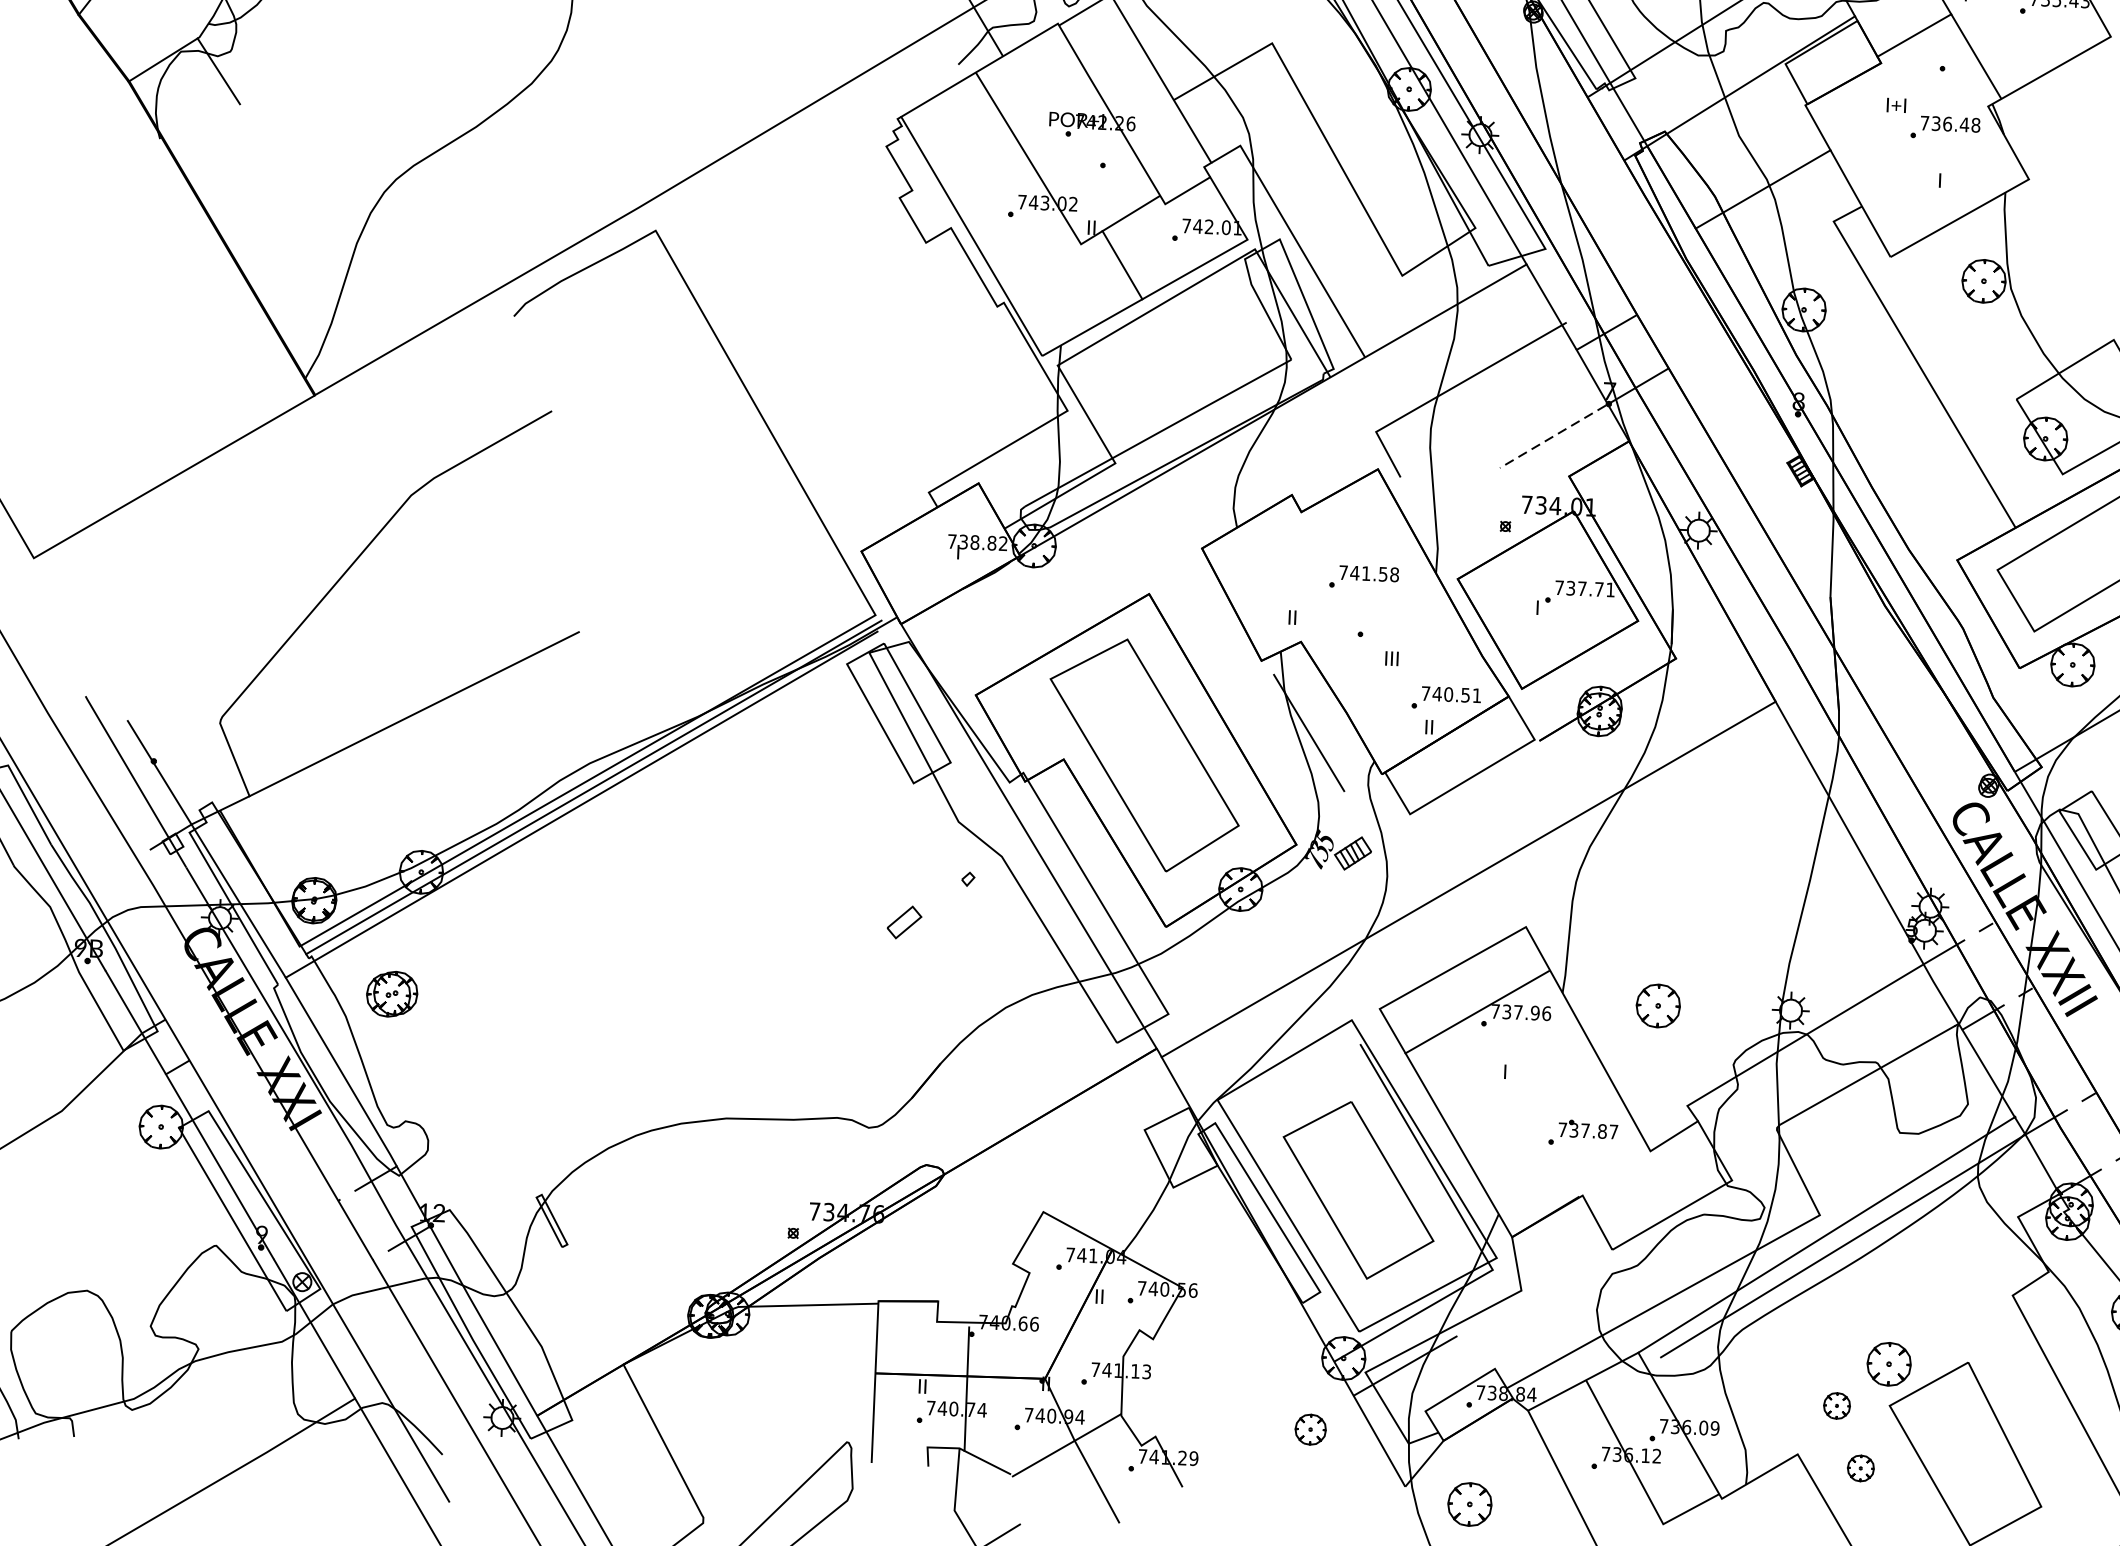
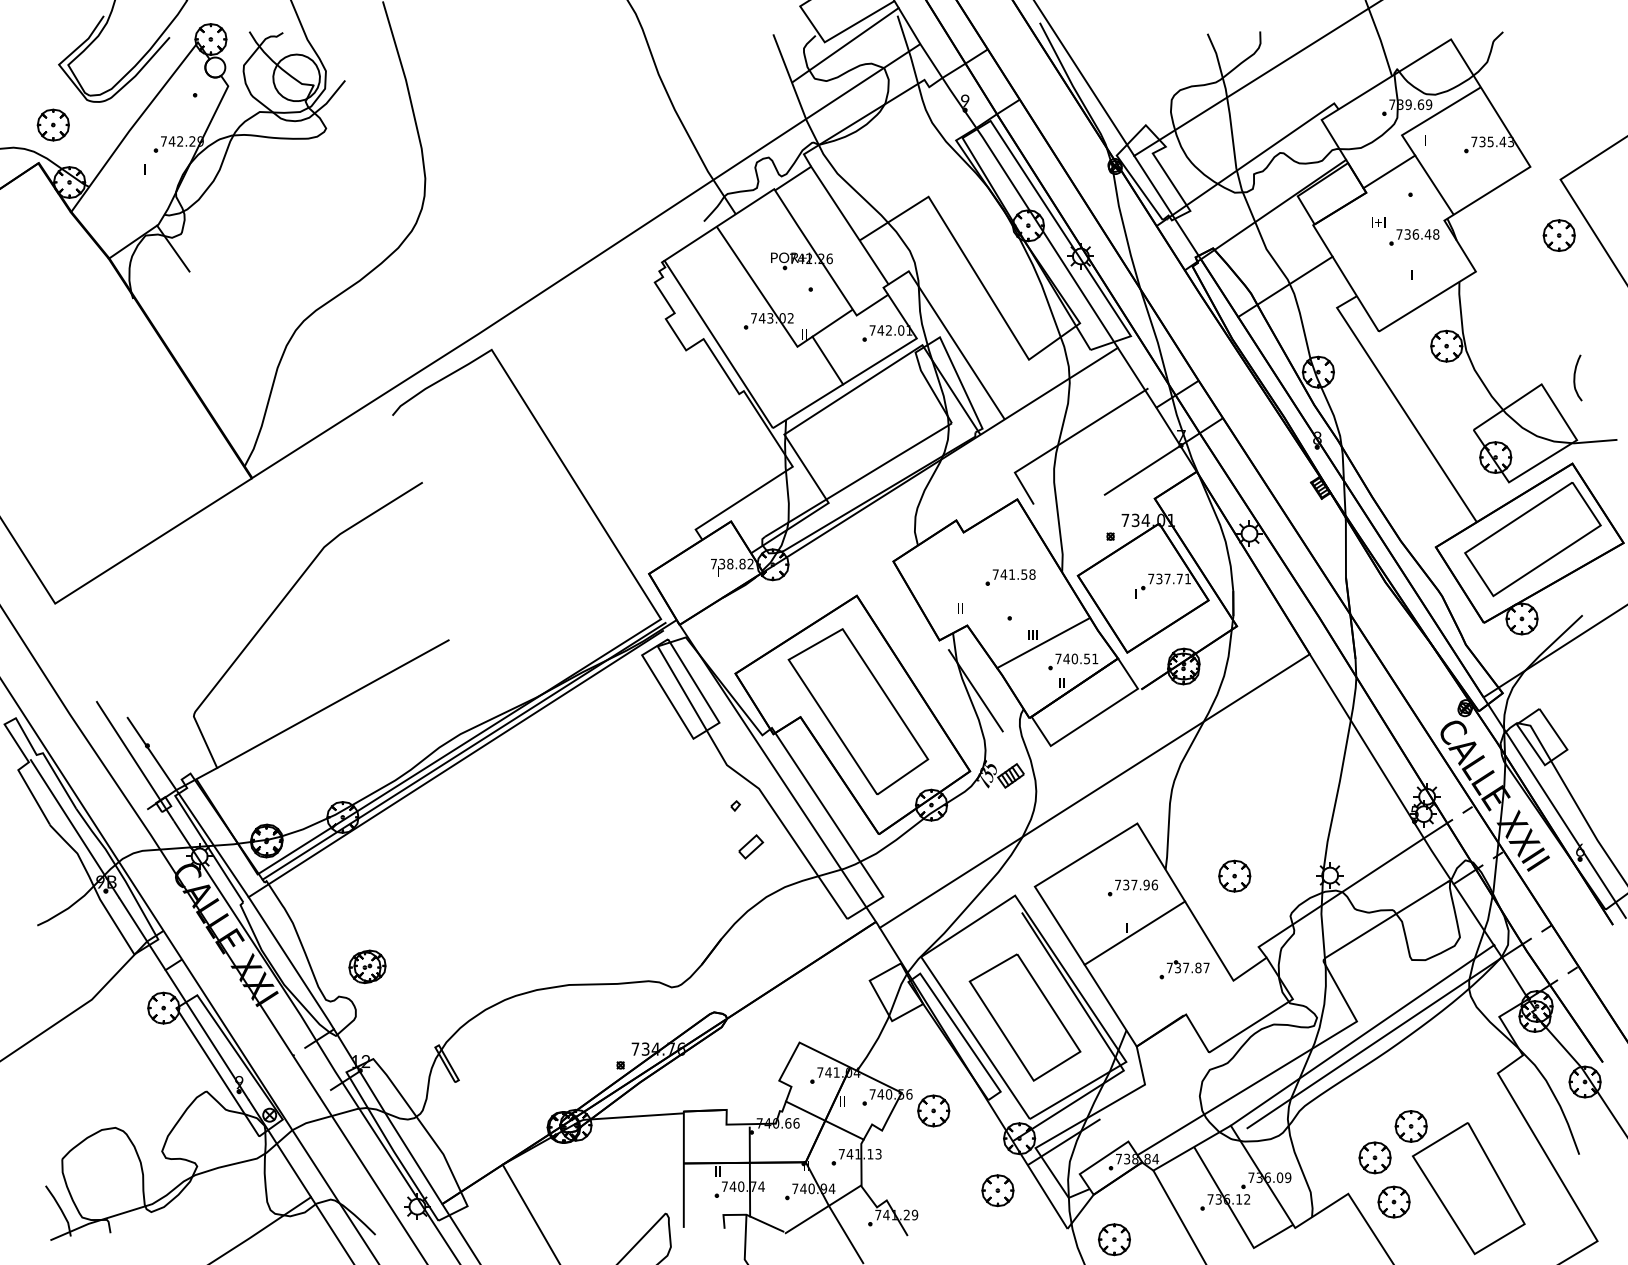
line: (1552, 437) -> (1141, 471), dashed -> solid
line: (1406, 669) -> (1043, 642), added
part: (905, 921) -> (751, 846), moved
part: (392, 993) -> (367, 966), moved
line: (1476, 1011) -> (1134, 932), moved
part: (1225, 1314) -> (933, 1110), added
line: (1073, 1321) -> (824, 1120), added
part: (1836, 1405) -> (1374, 1157), size x1.67
part: (1310, 1429) -> (997, 1190), size x1.43
part: (1860, 1467) -> (1393, 1201), size x1.67

